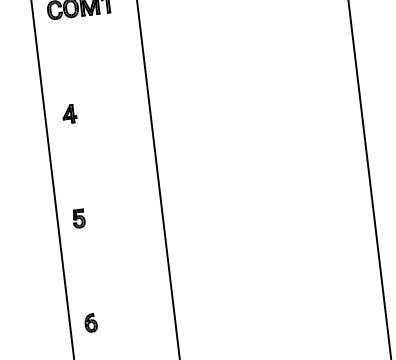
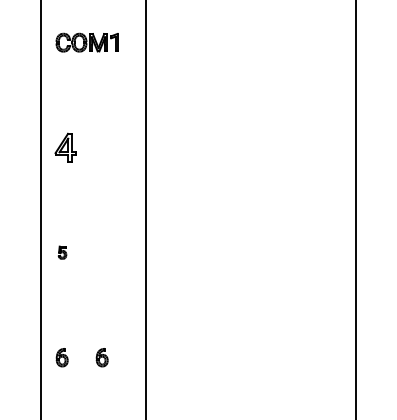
part: (69, 114) -> (65, 147), size x1.6
part: (78, 218) -> (62, 252), size x0.7
part: (130, 318) -> (101, 357), added

